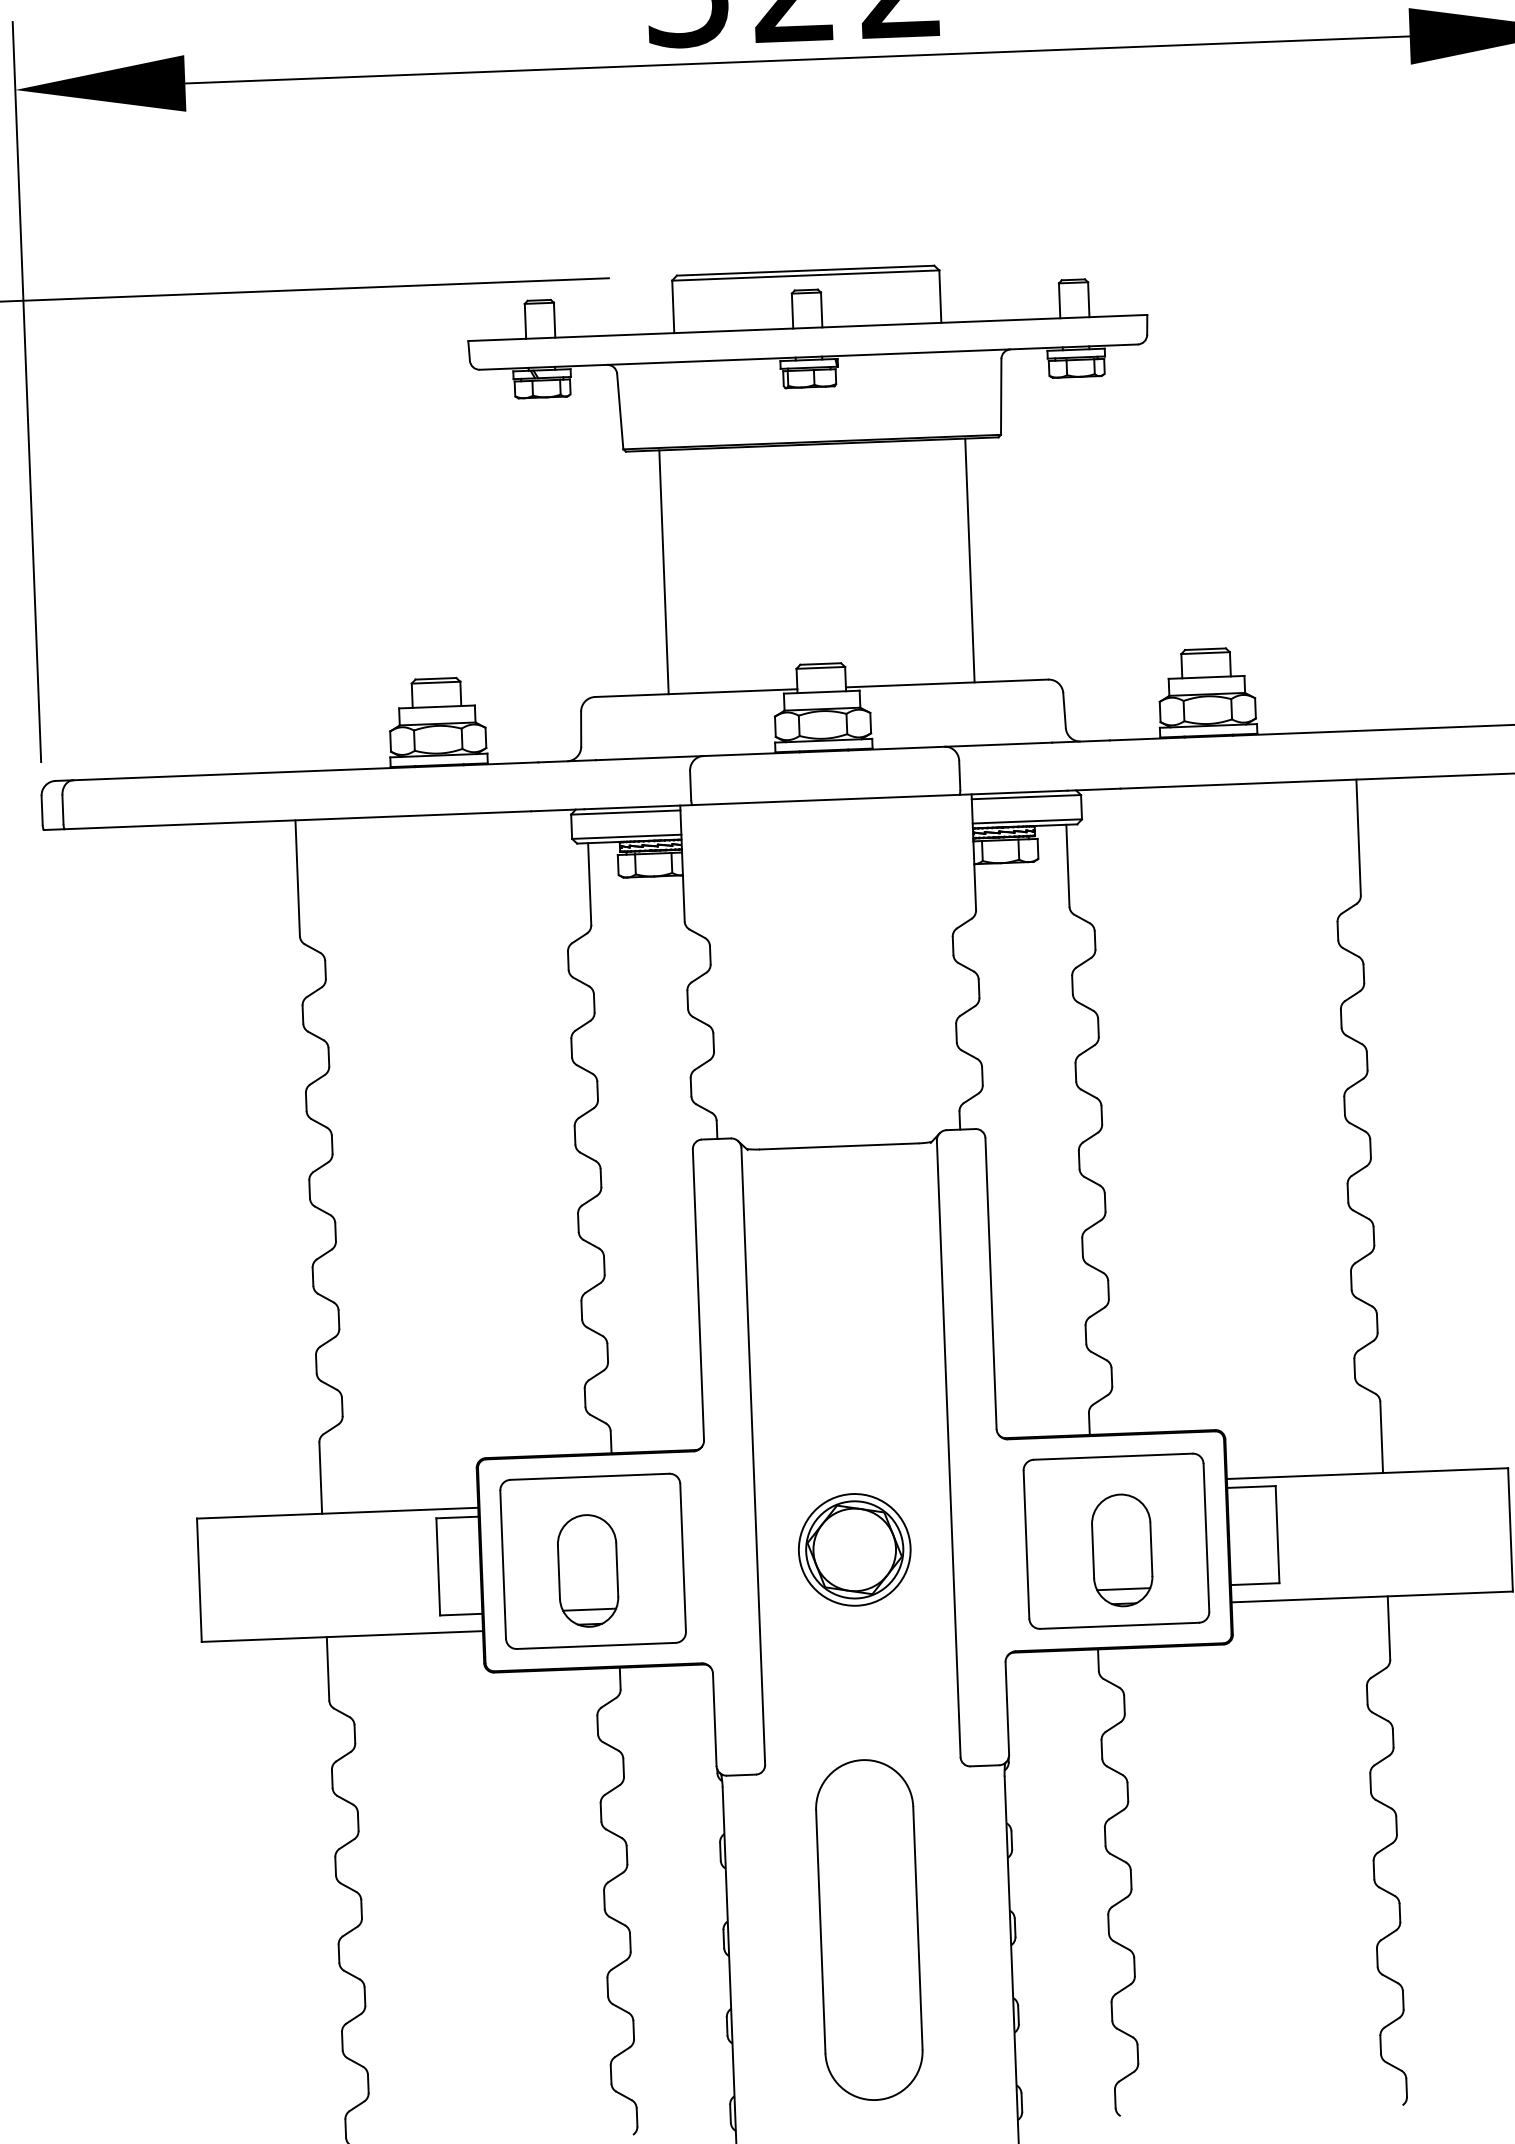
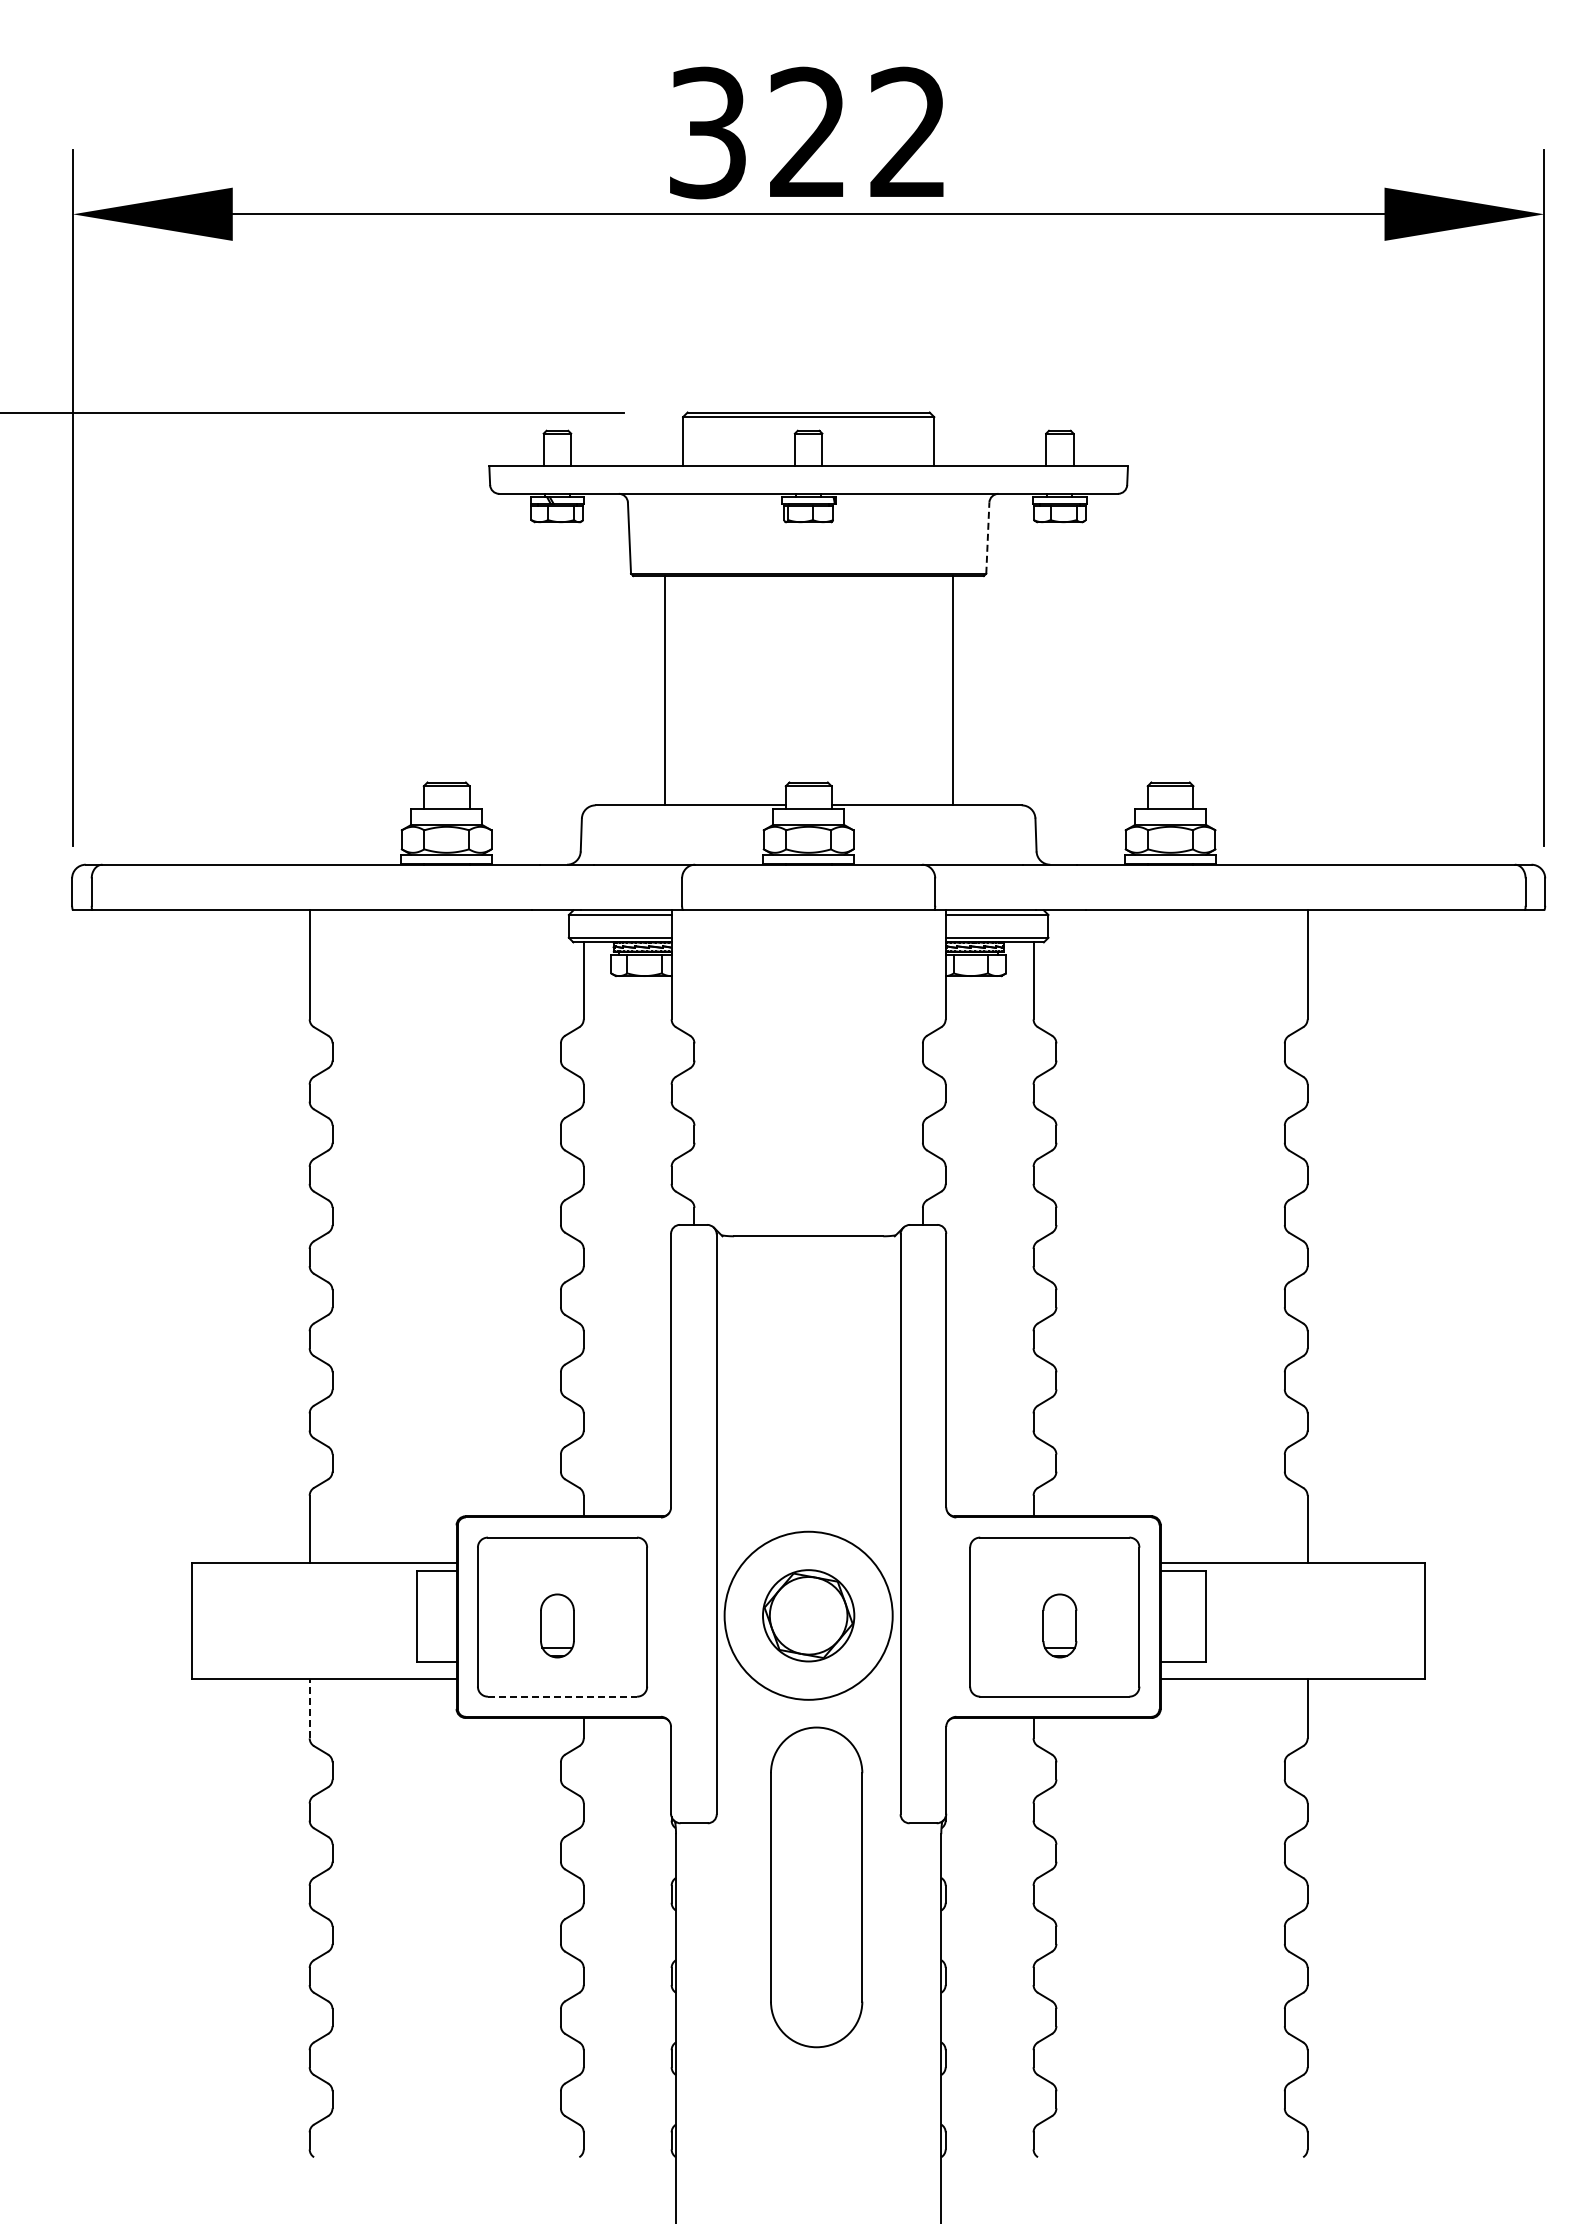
line: (1000, 397) -> (987, 538), solid -> dashed
circle: (854, 1549) -> (808, 1615), size x1.6
part: (1121, 1549) -> (1059, 1625), size x0.6
part: (588, 1570) -> (557, 1625), size x0.6
line: (596, 1645) -> (562, 1696), solid -> dashed
line: (327, 1668) -> (309, 1708), solid -> dashed
part: (869, 1930) -> (816, 1887), moved

